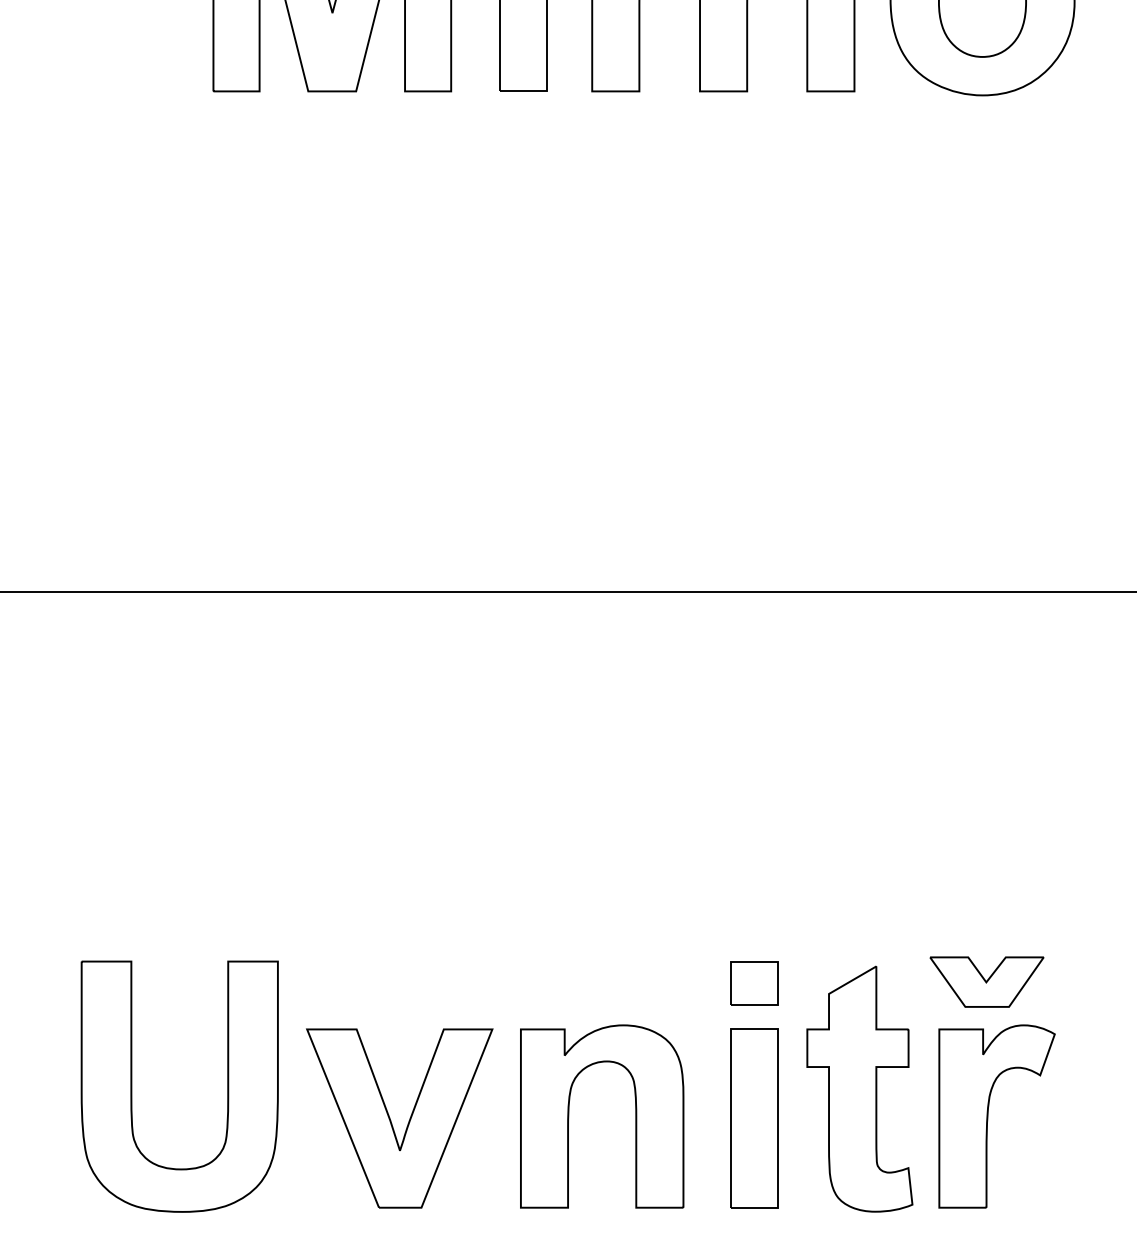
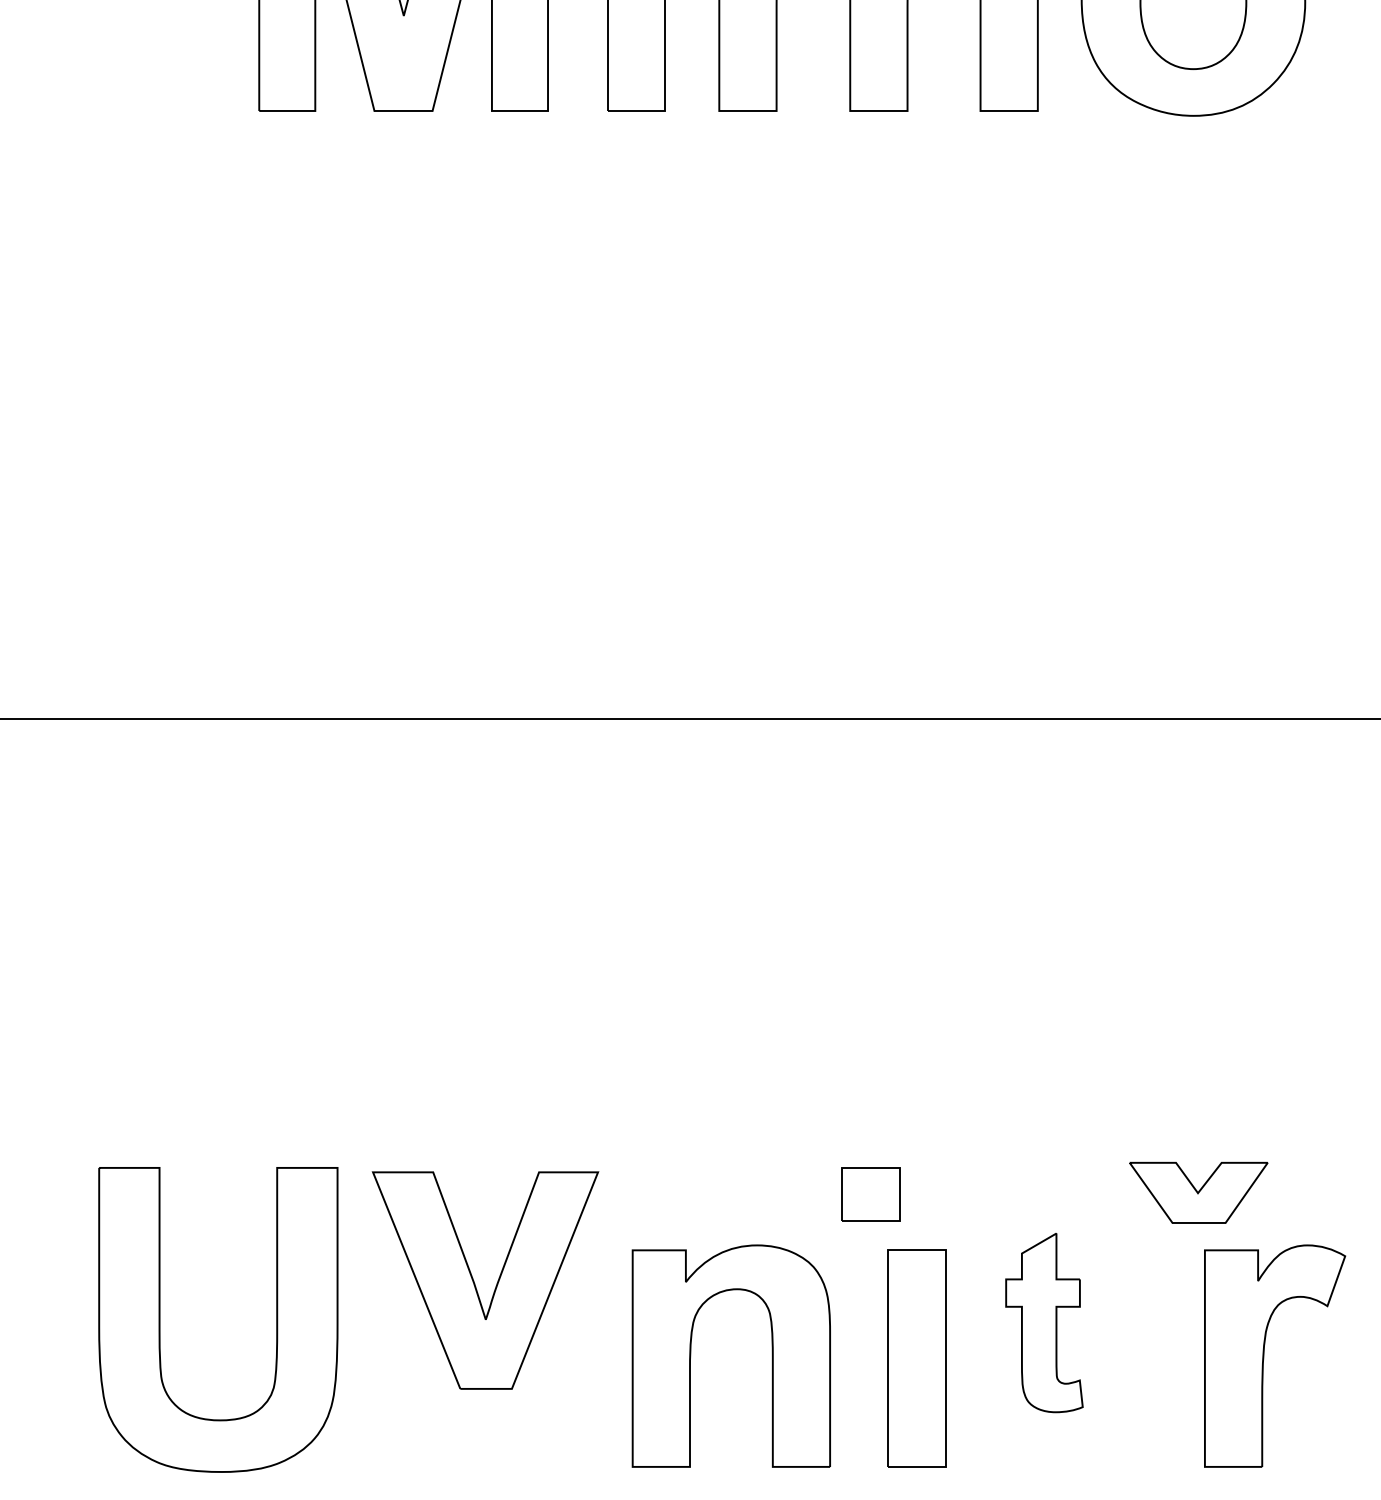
part: (754, 983) -> (870, 1194), moved
part: (859, 1088) -> (1044, 1322), size x0.6
part: (988, 1116) -> (1264, 1355), moved
part: (391, 1120) -> (475, 1283), moved

